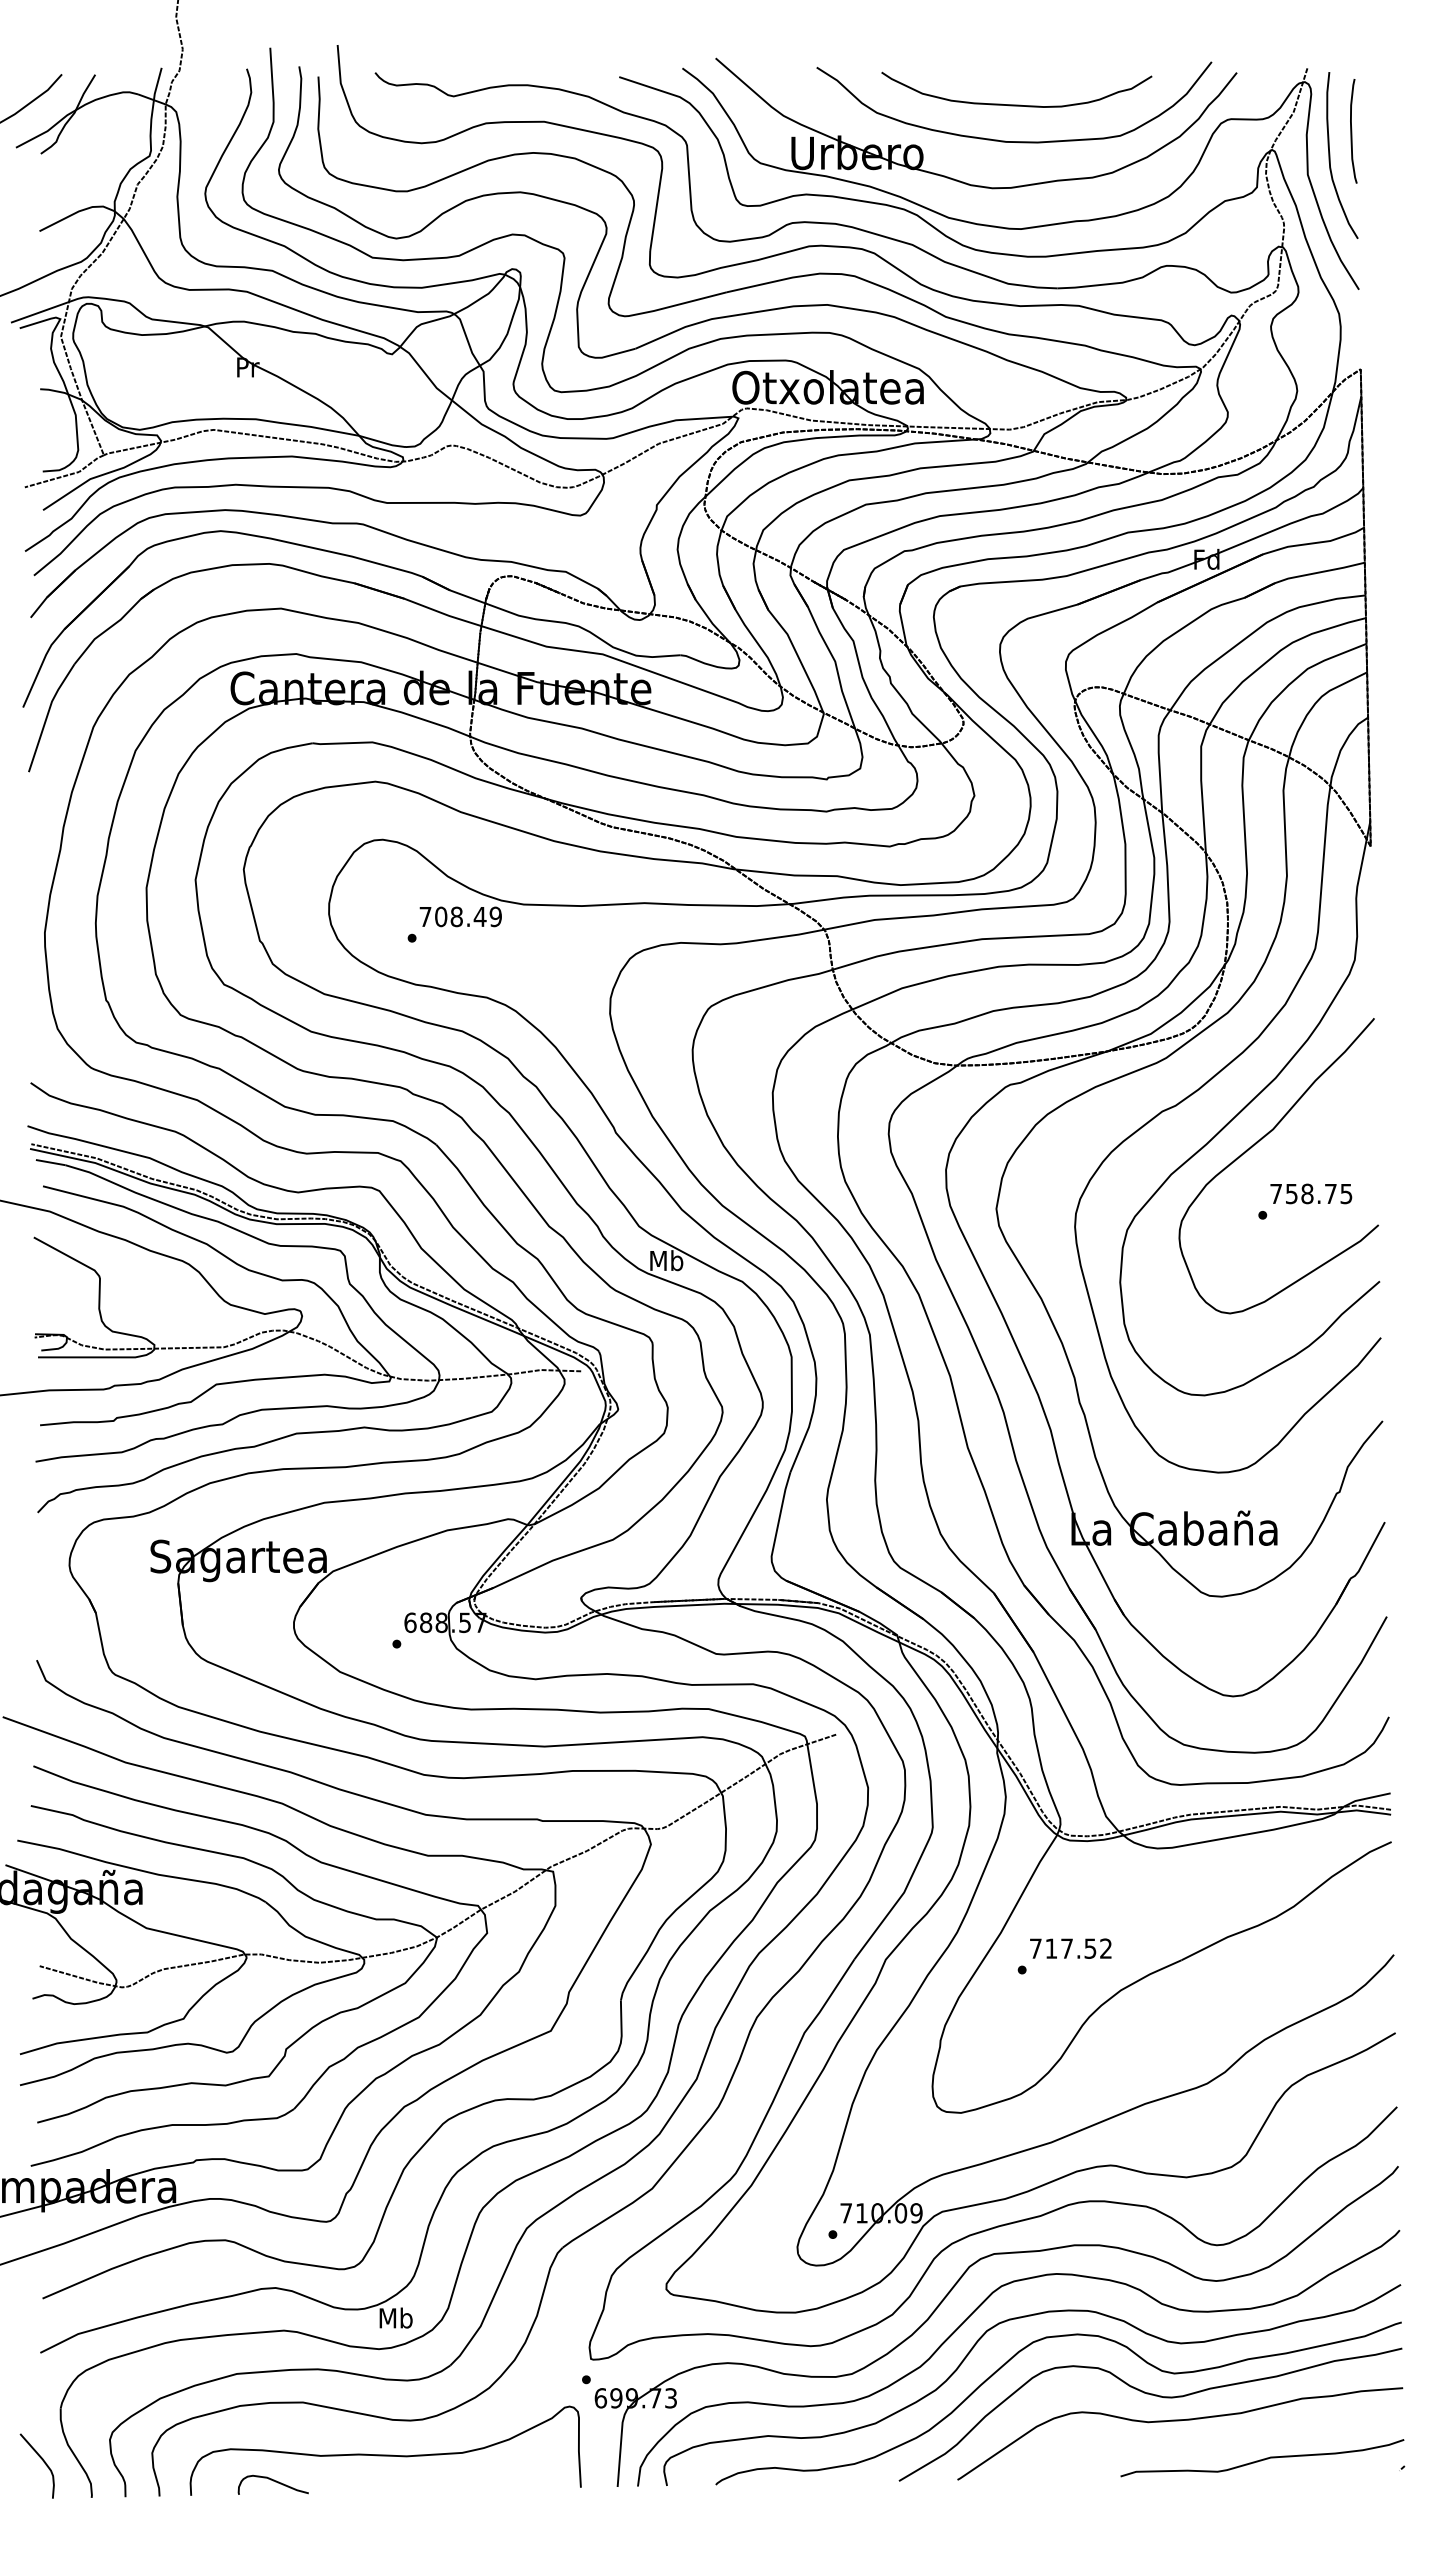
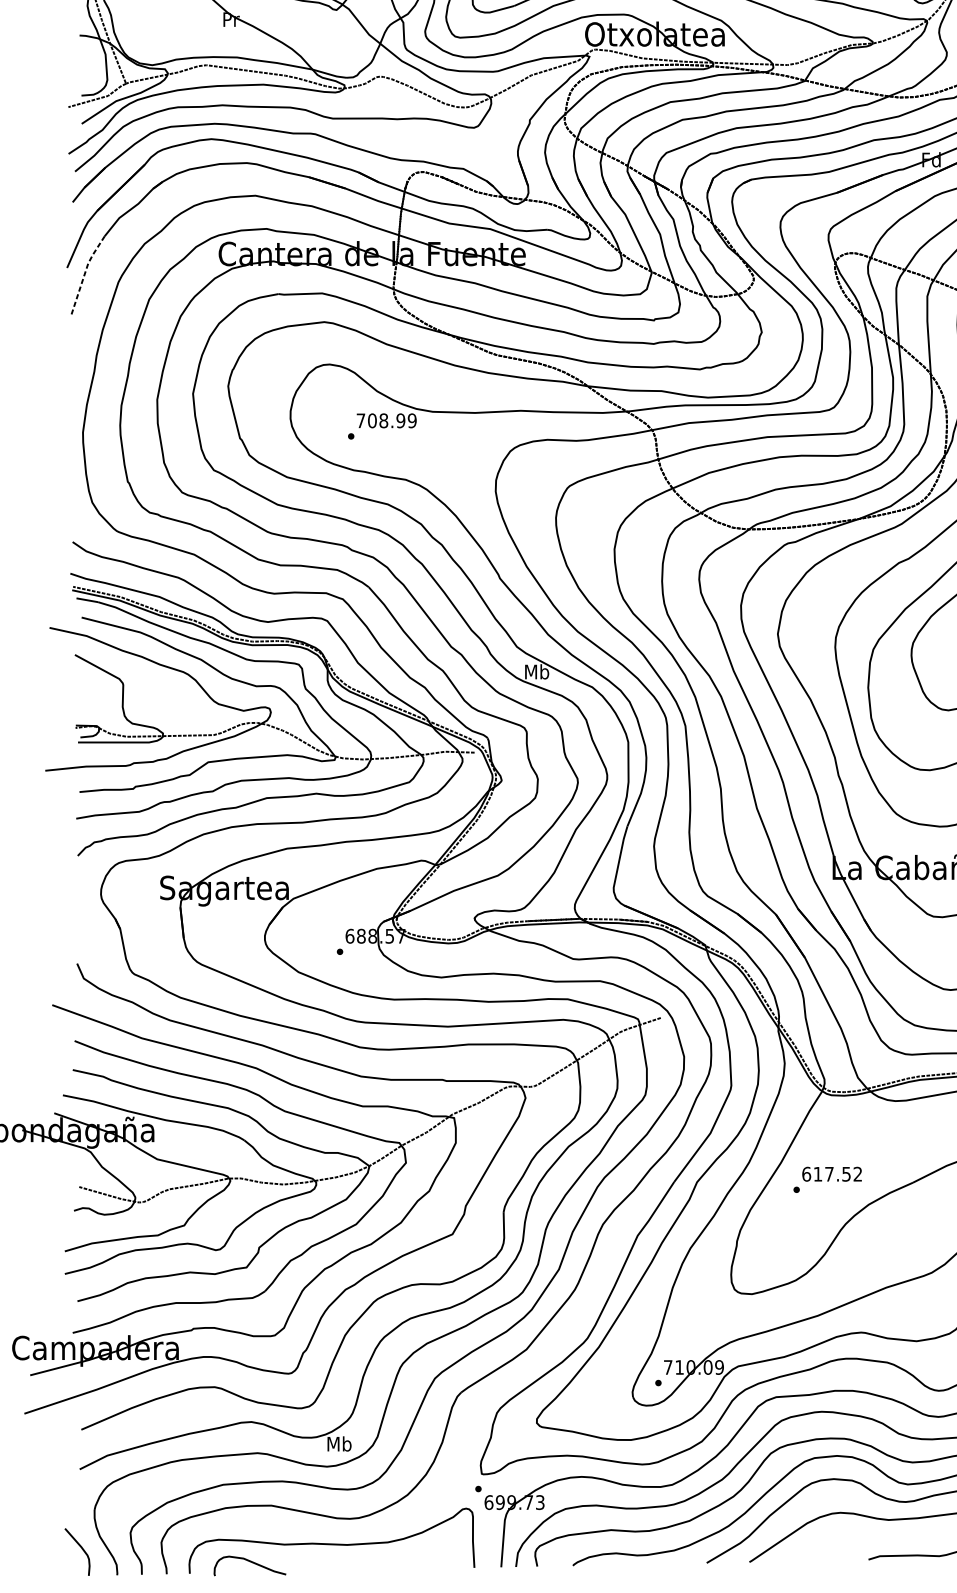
line: (47, 714) -> (84, 273), solid -> dashed
text: (479, 916) -> (400, 420), 708.49 -> 708.99
text: (1035, 1948) -> (806, 1174), 717.52 -> 617.52
part: (272, 2484) -> (249, 1565), size x1.4

